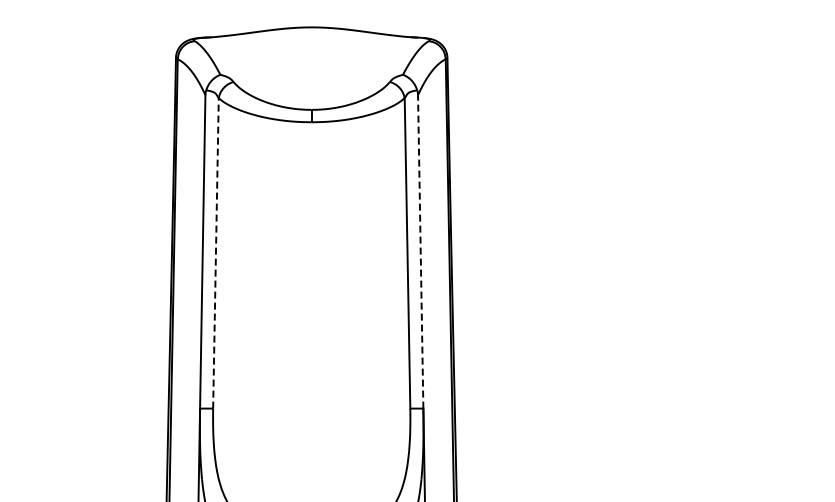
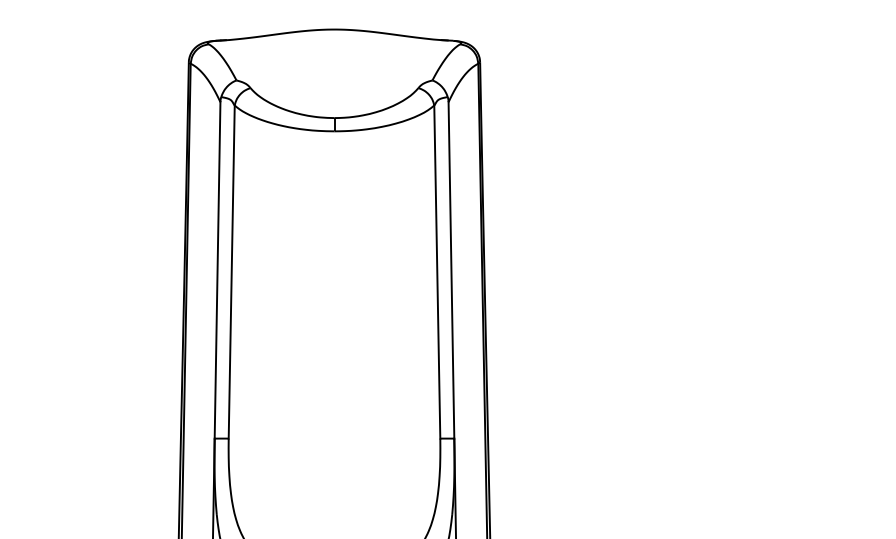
line: (420, 251) -> (451, 270), dashed -> solid
line: (215, 252) -> (231, 271), dashed -> solid

